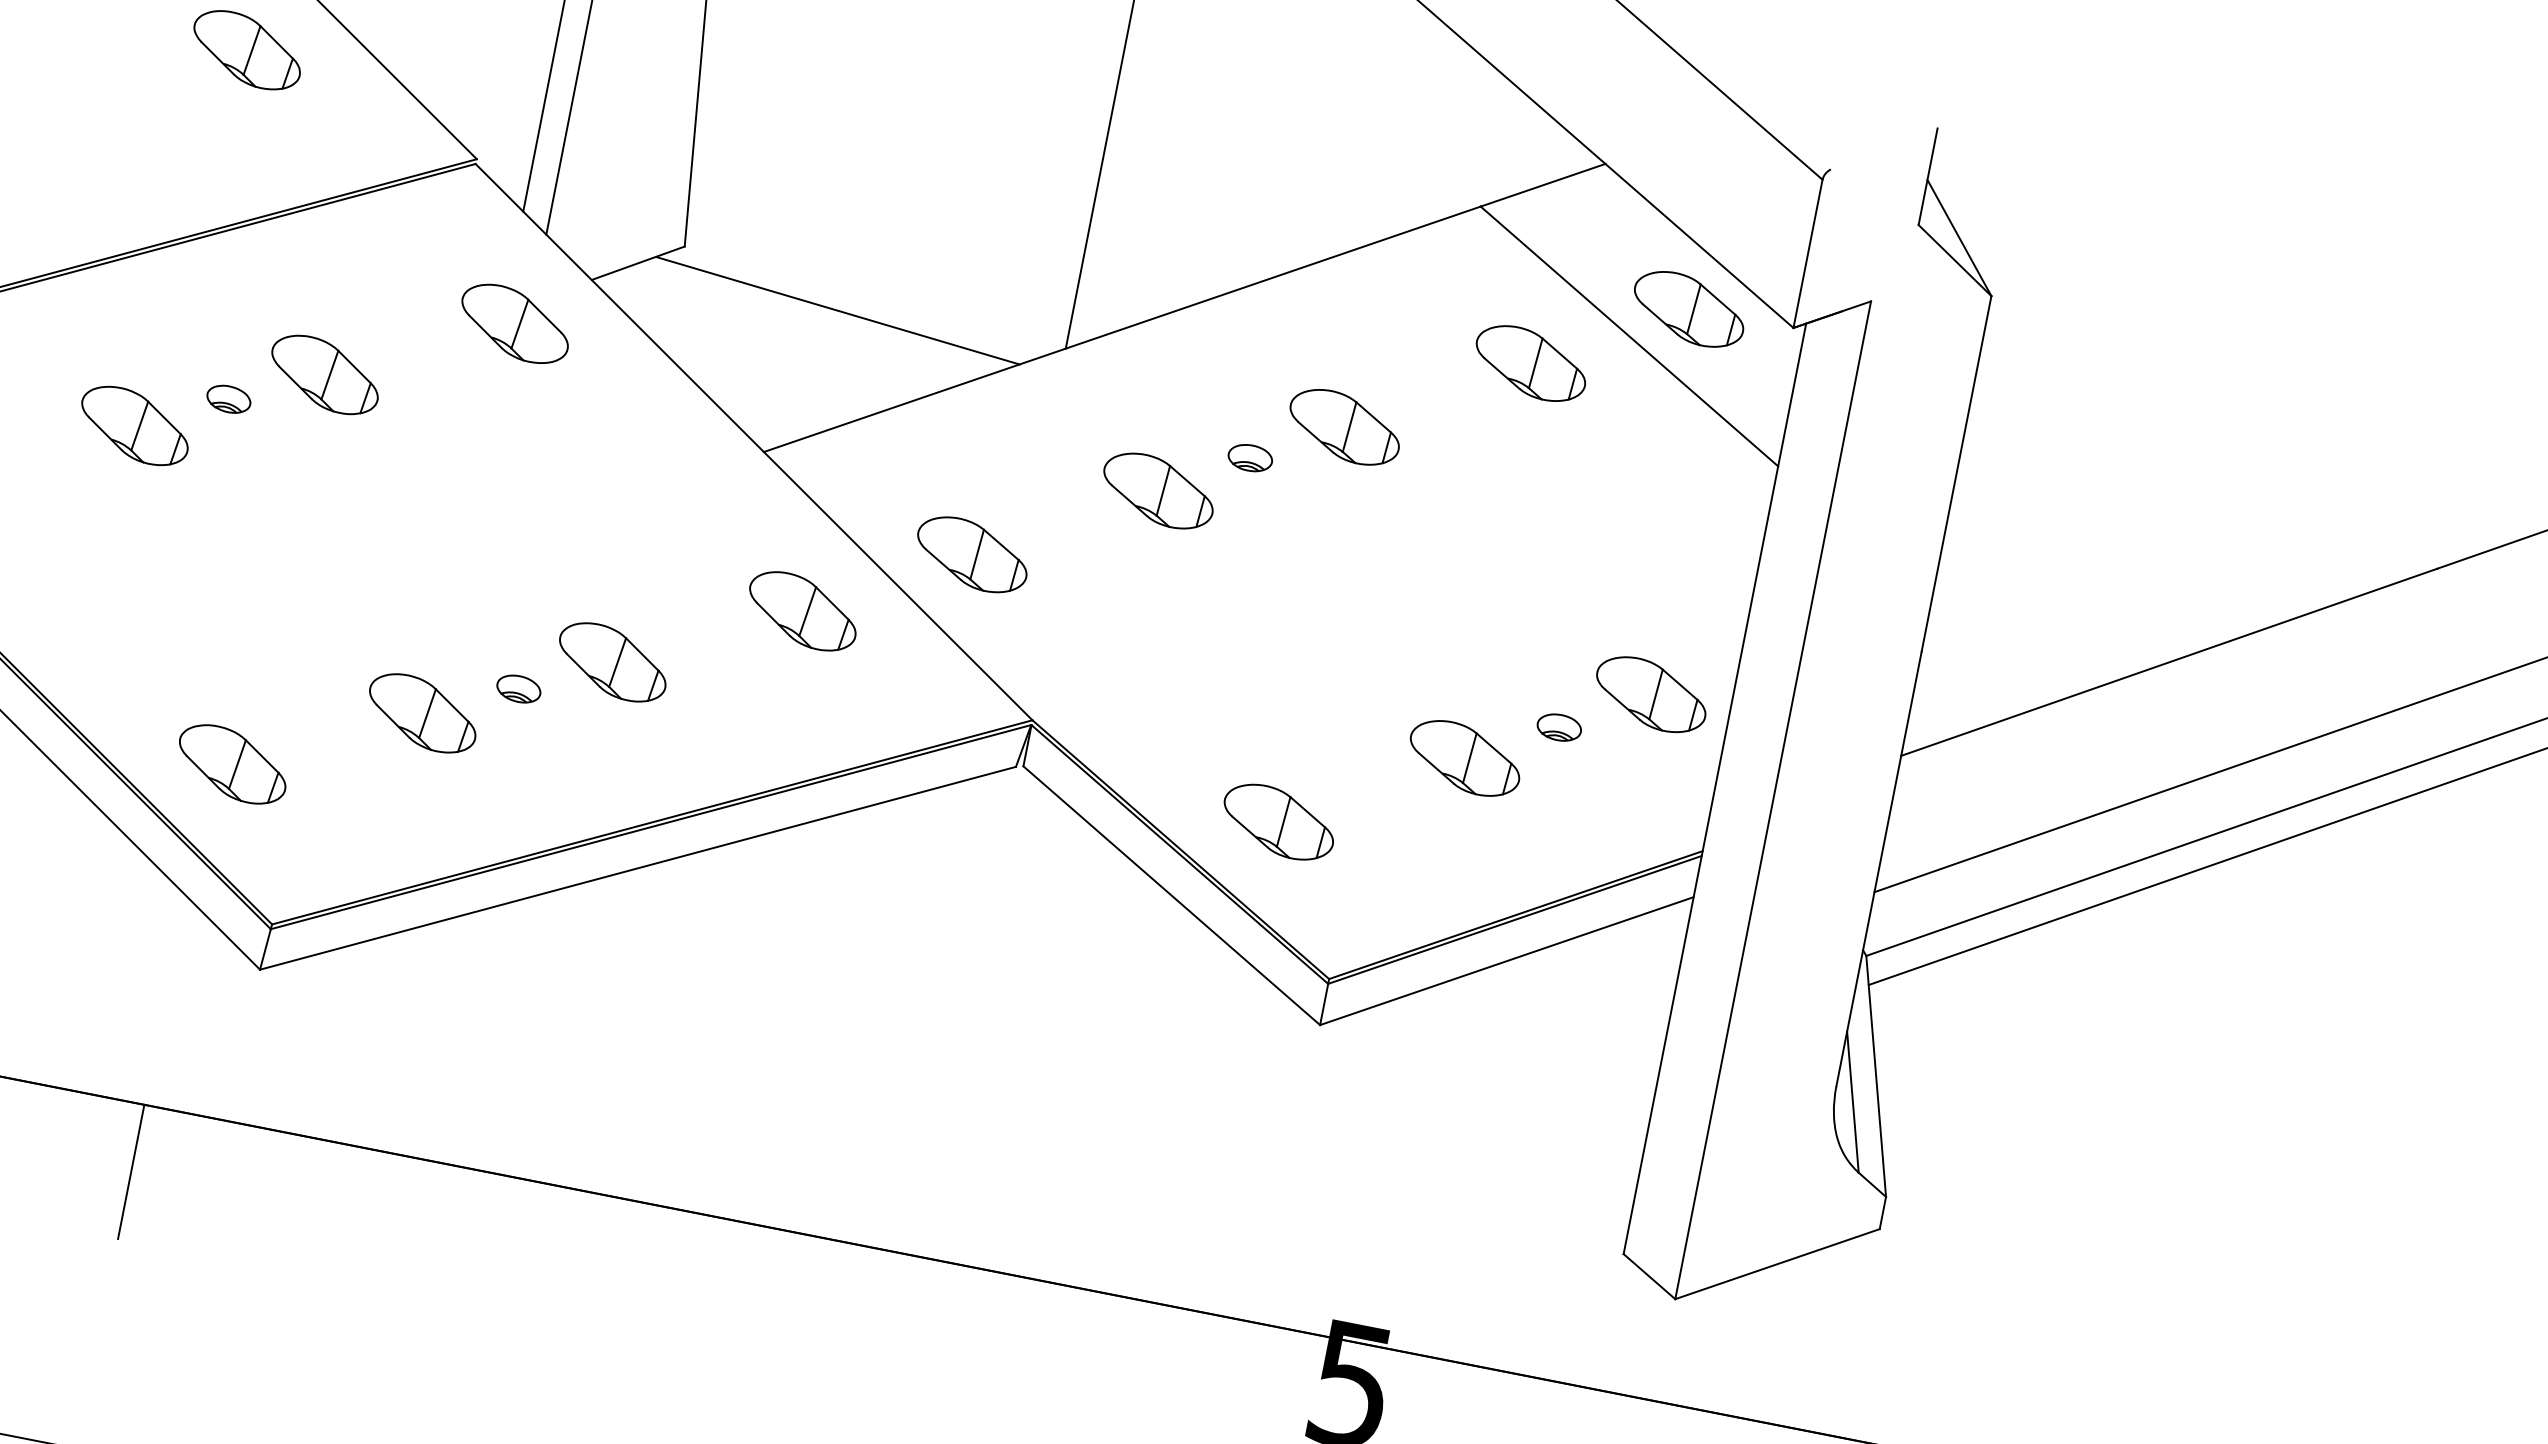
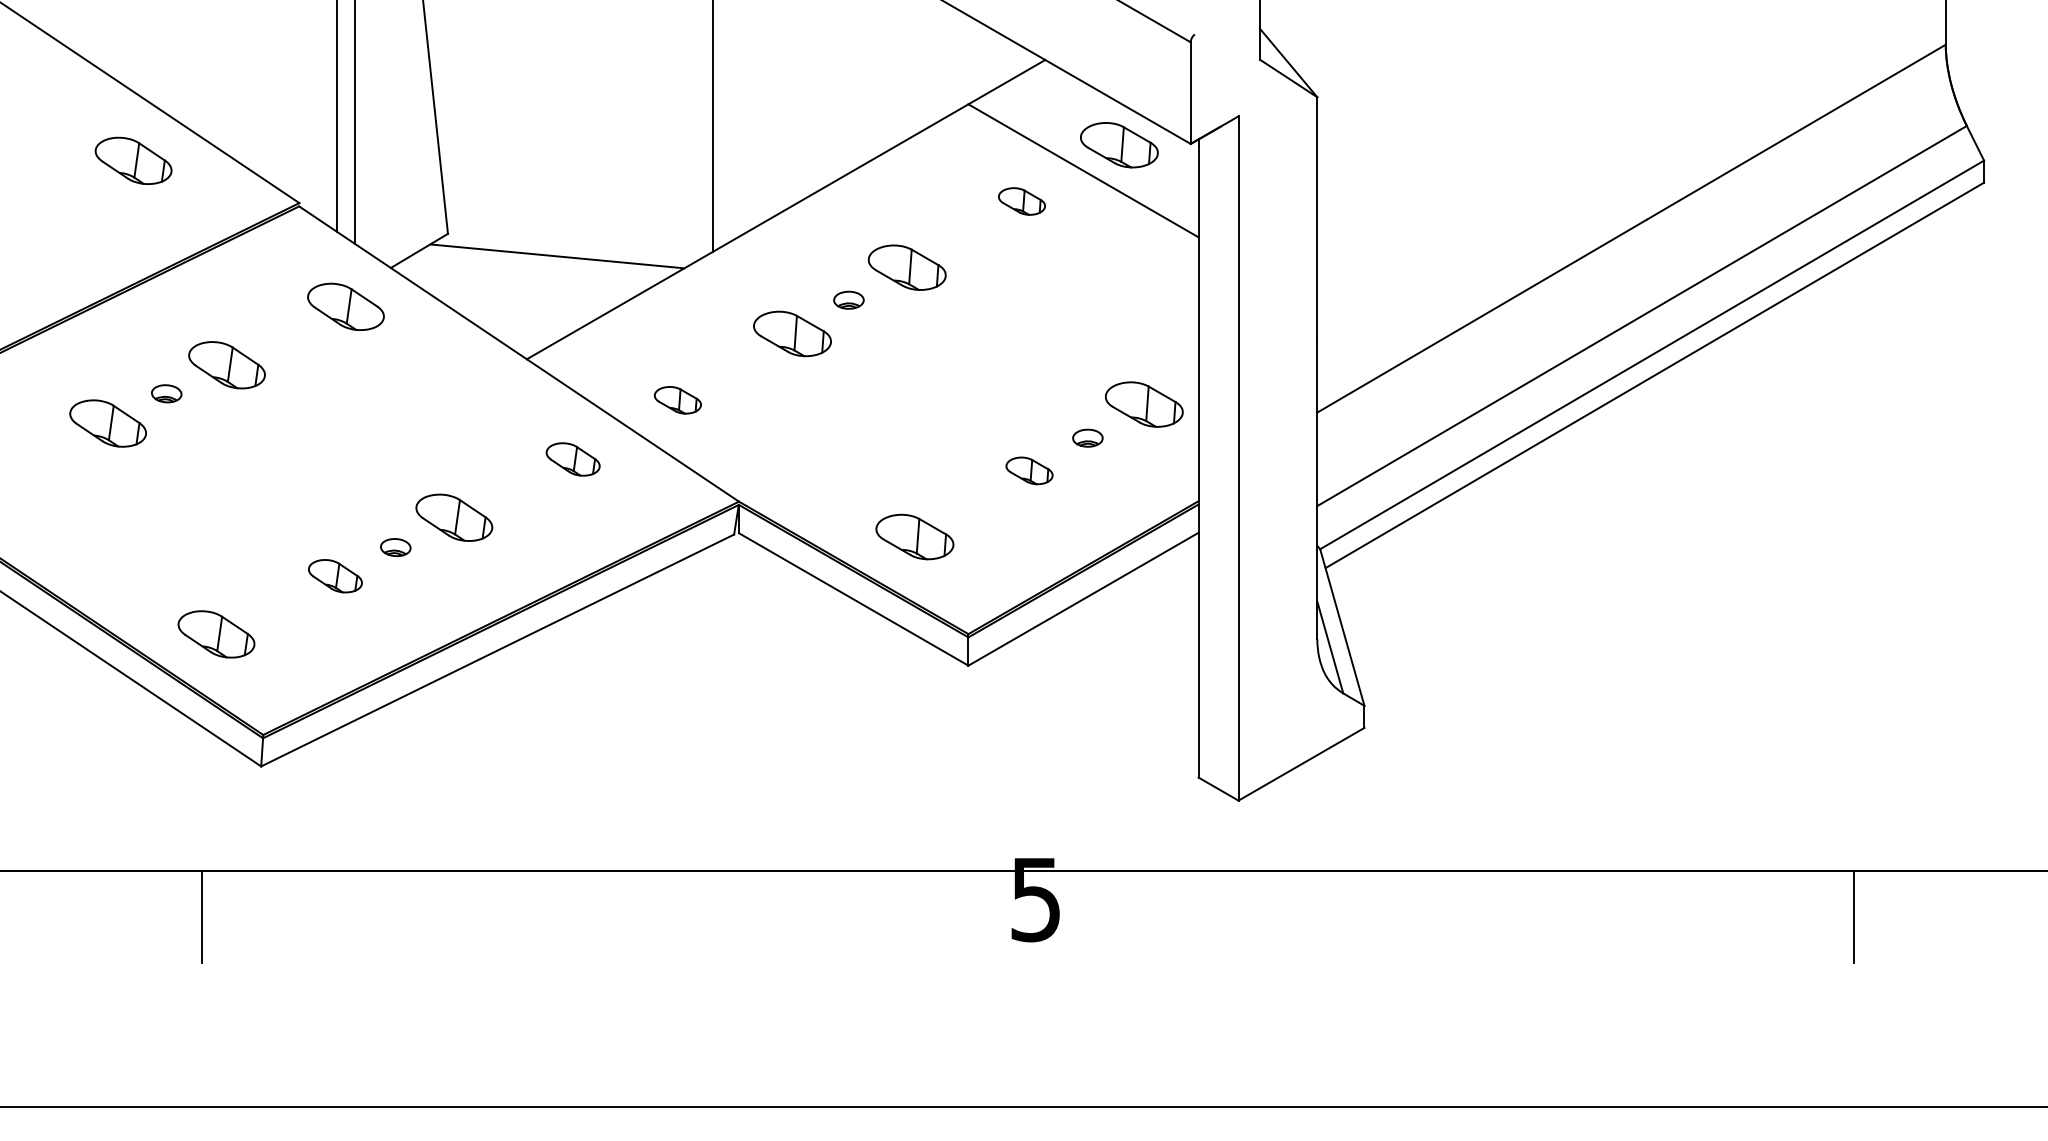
part: (1530, 363) -> (1021, 201), size x0.6
part: (971, 555) -> (677, 400), size x0.6
part: (801, 611) -> (572, 459), size x0.7
part: (422, 713) -> (335, 576), size x0.7
part: (1464, 757) -> (1029, 470), size x0.6

